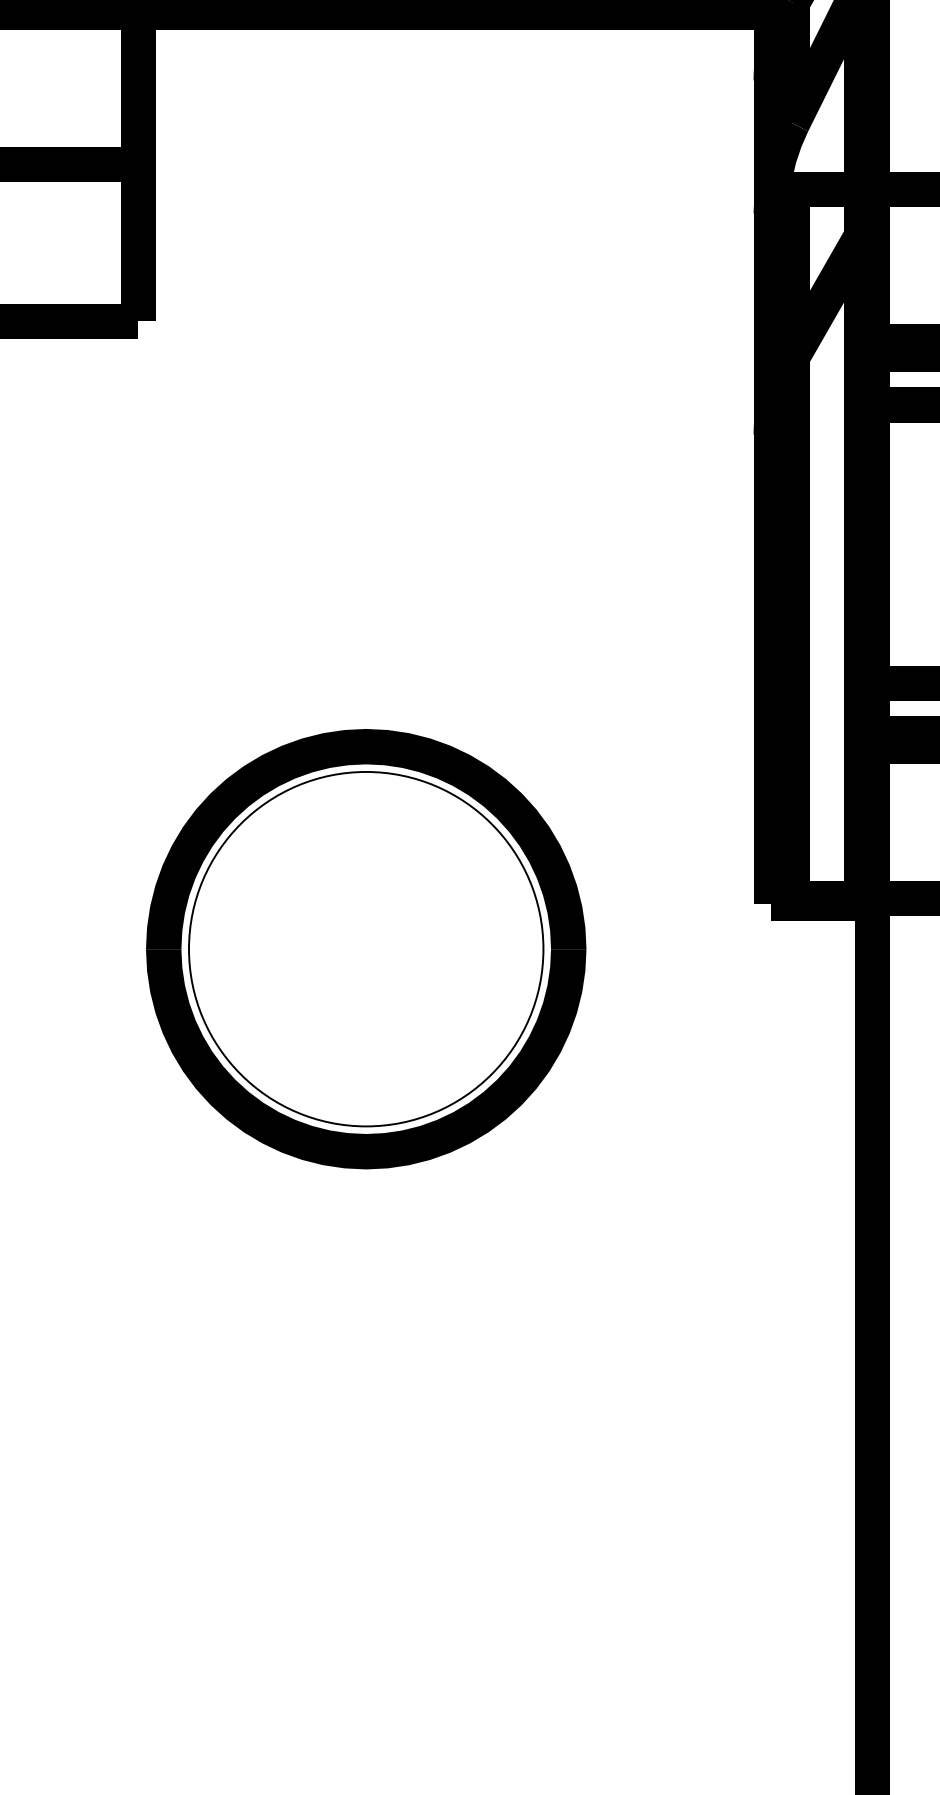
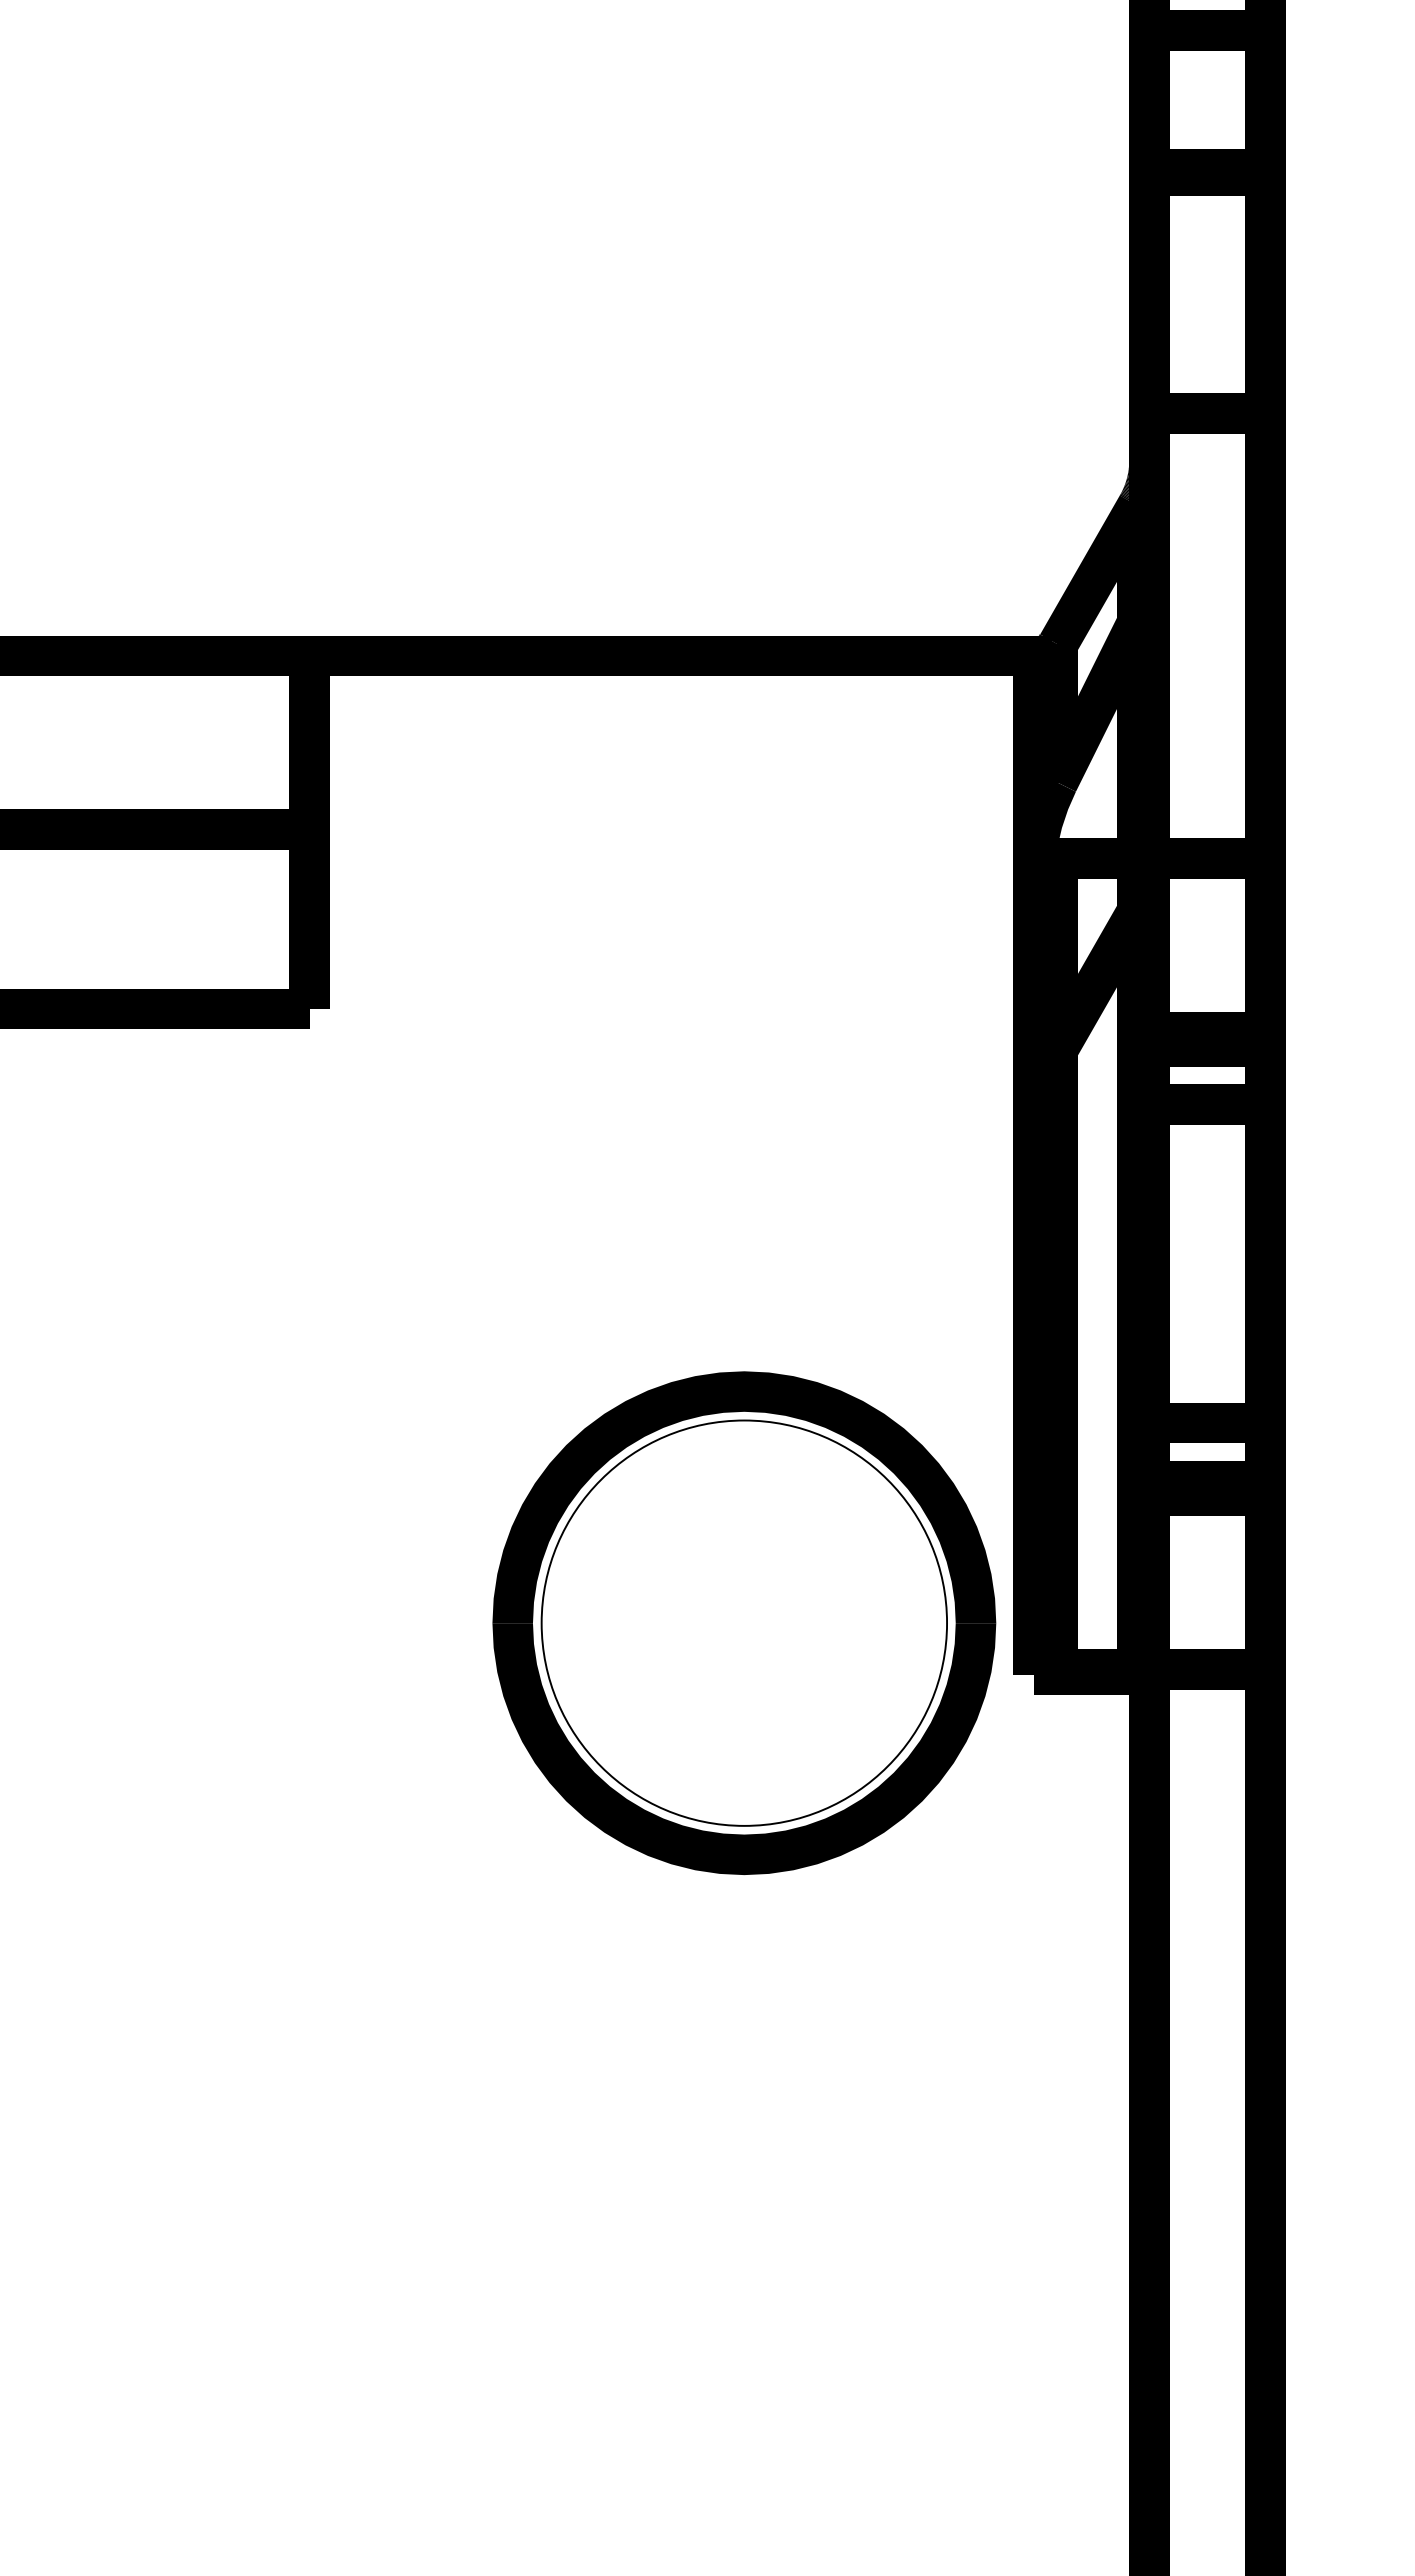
part: (366, 948) -> (744, 1622), moved

